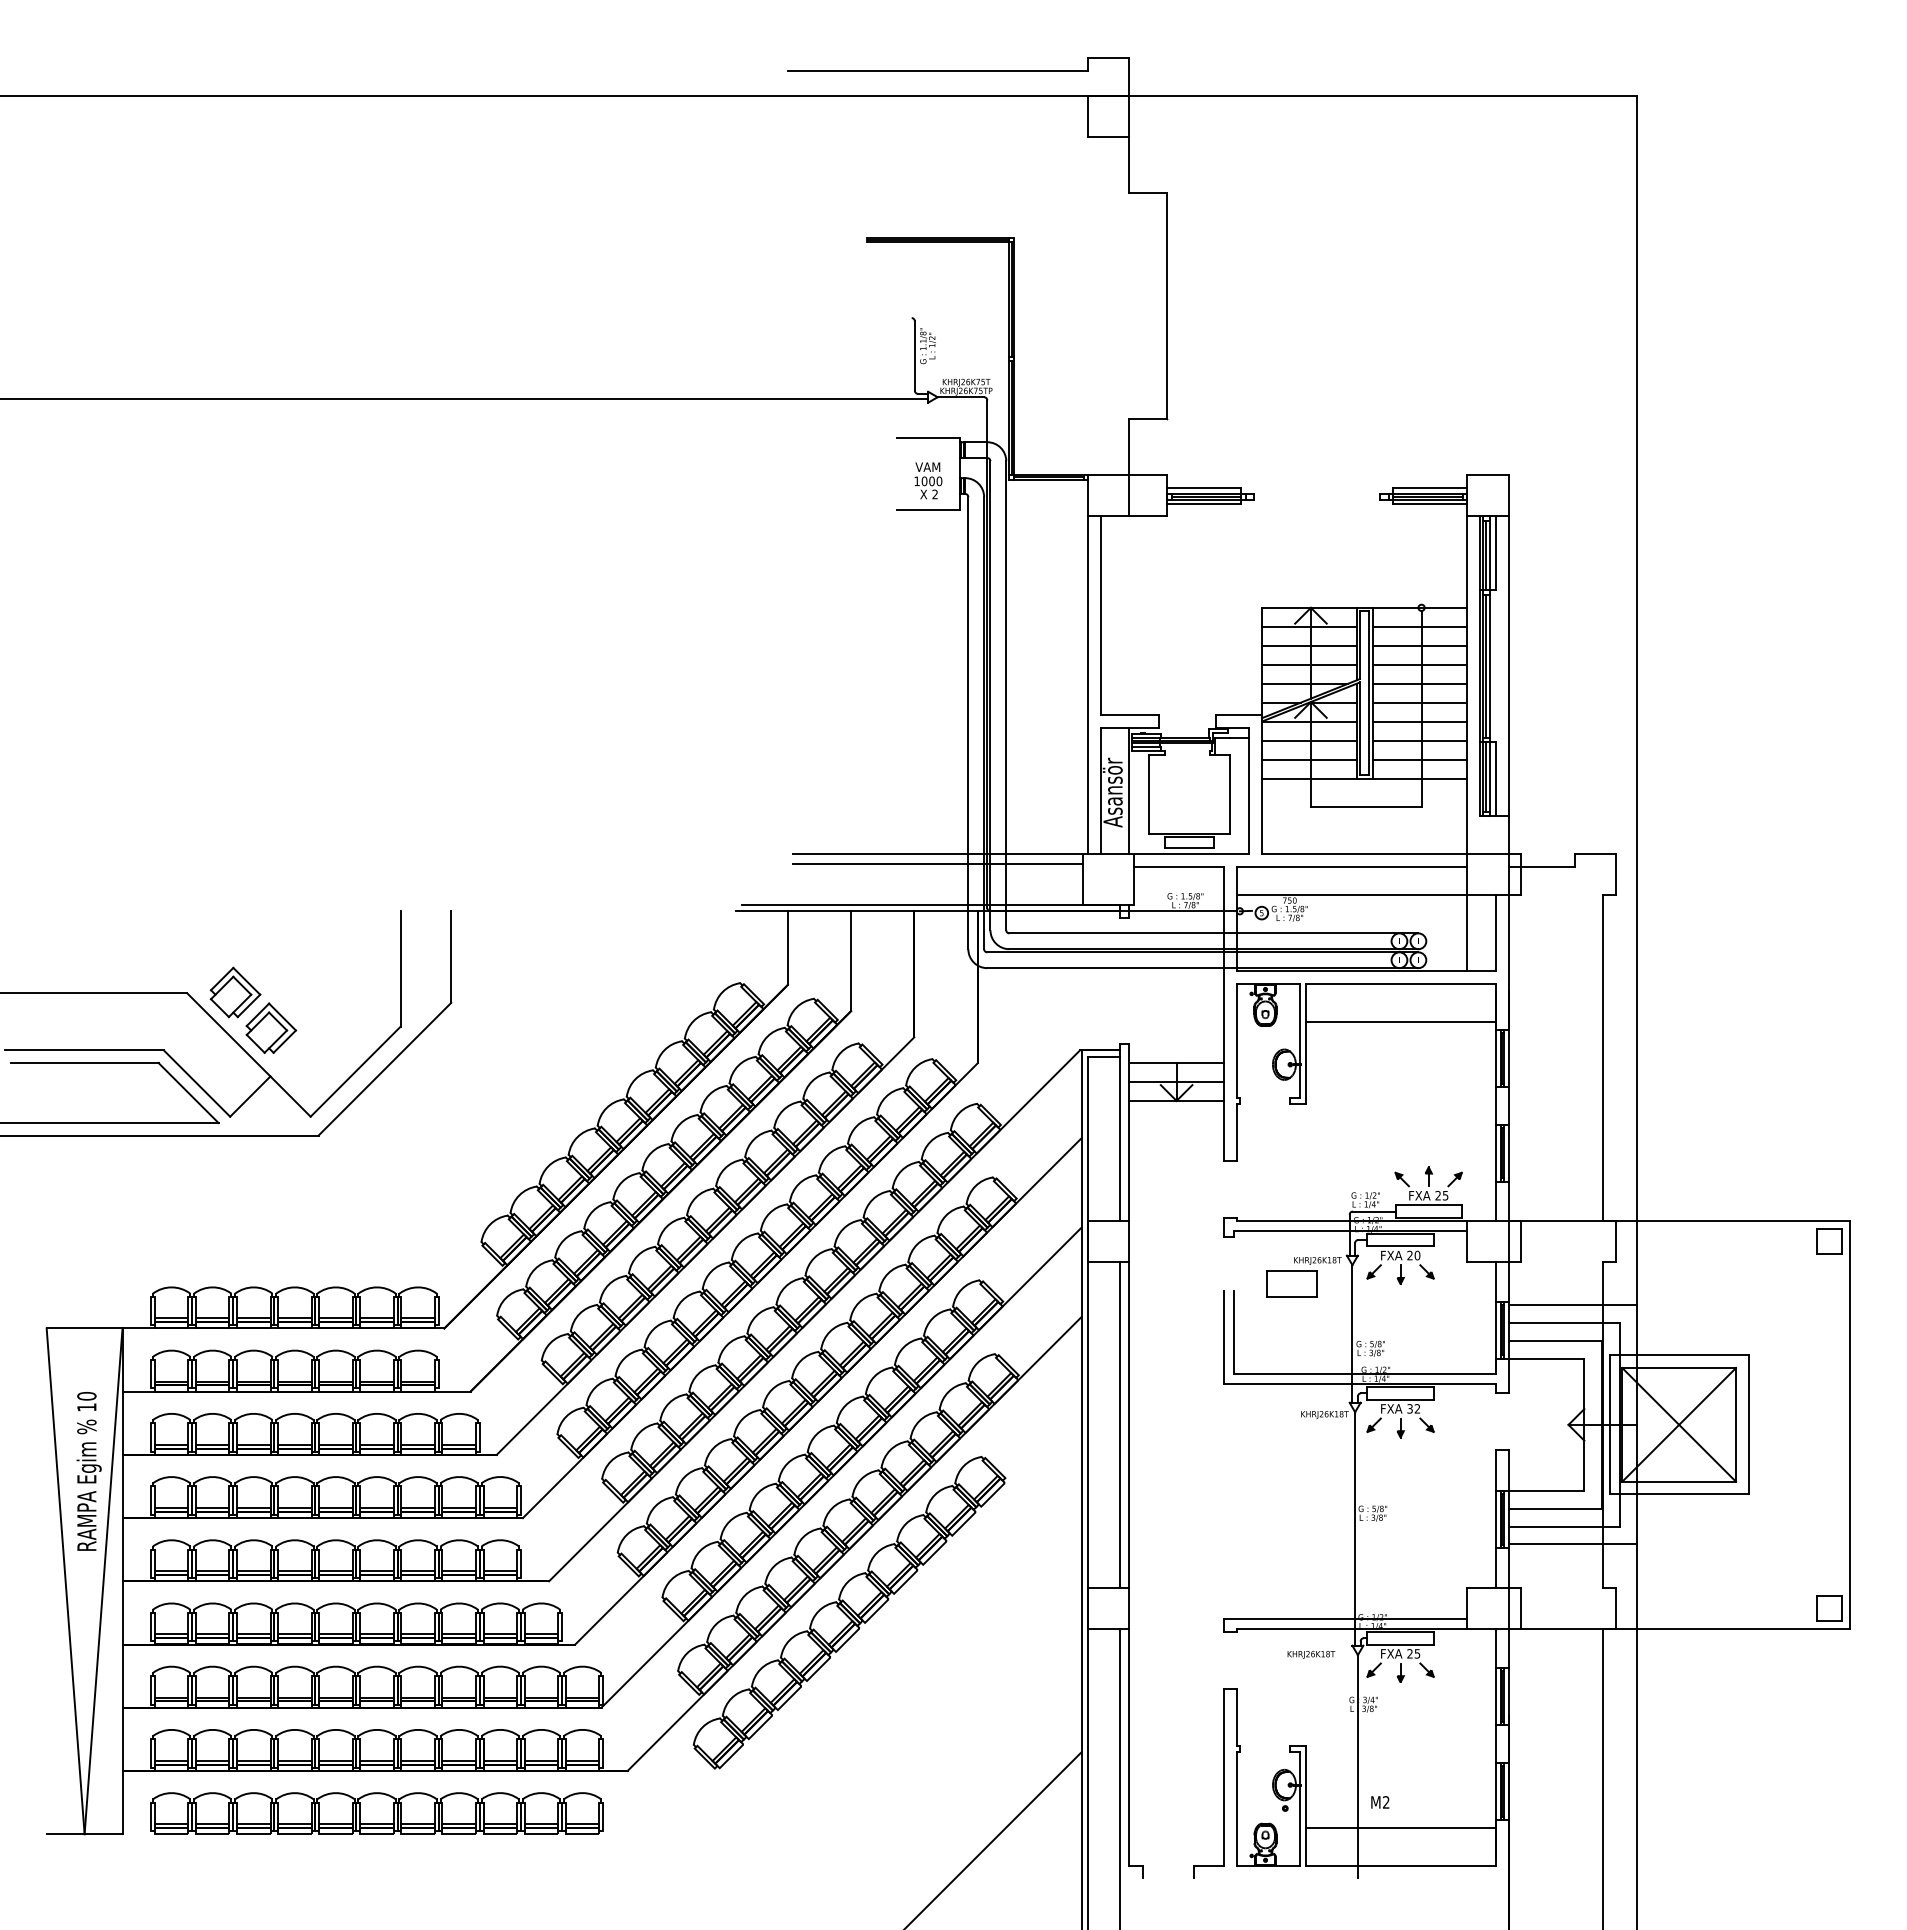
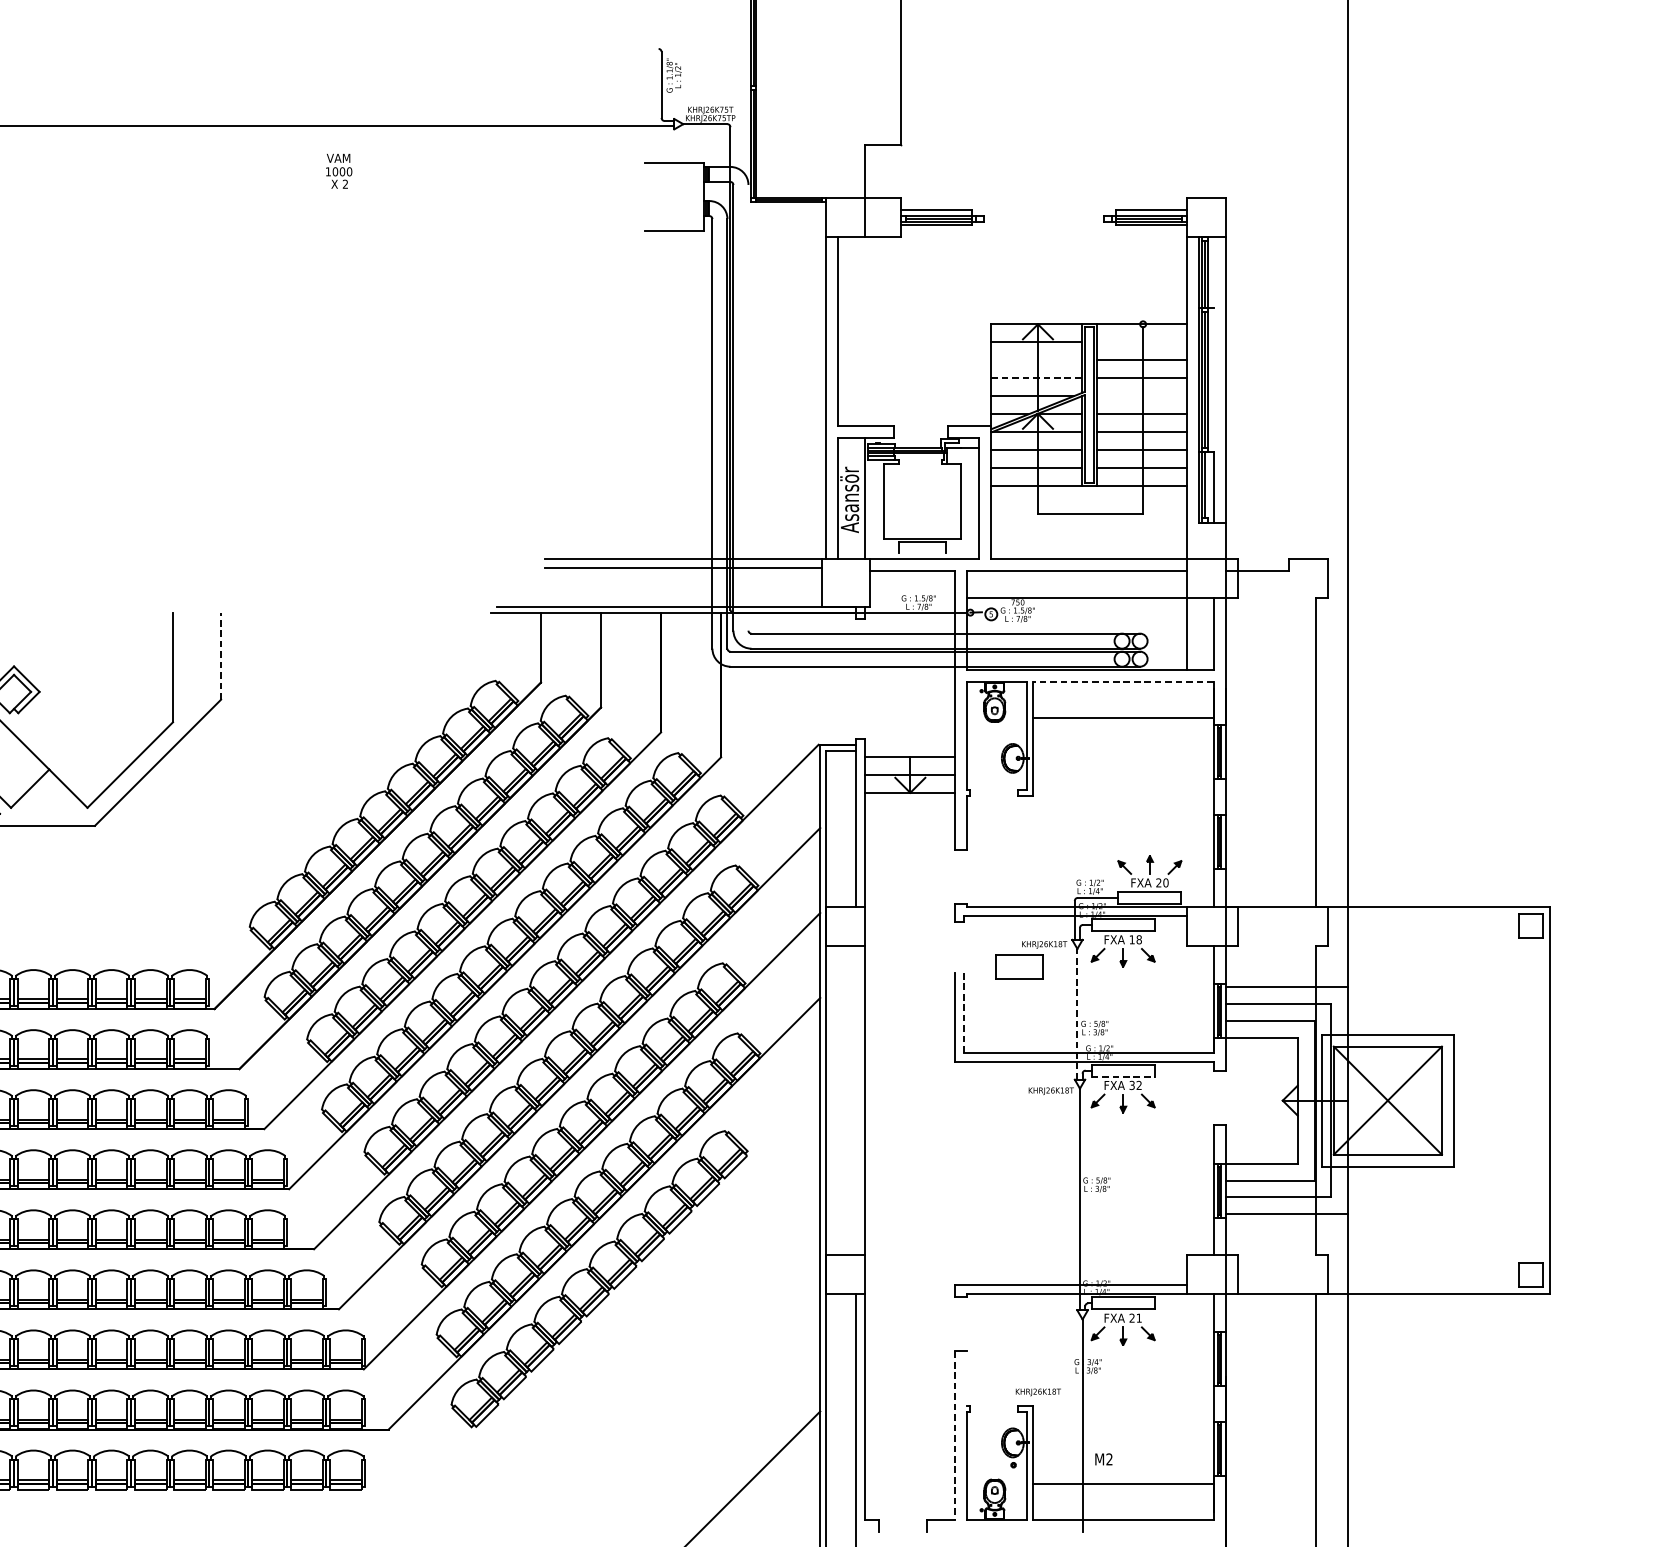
text: (928, 480) -> (339, 171), moved
line: (1495, 553) -> (1213, 272), removed
line: (1419, 626) -> (1141, 342), removed
line: (1308, 645) -> (1035, 360), removed
line: (1308, 664) -> (1035, 378), solid -> dashed
line: (1419, 683) -> (1141, 396), removed
line: (1006, 695) -> (748, 407), removed
line: (1489, 777) -> (1207, 485), removed
line: (1189, 848) -> (922, 552), removed
line: (451, 957) -> (221, 656), solid -> dashed
line: (1401, 983) -> (1124, 681), solid -> dashed
part: (271, 1027) -> (50, 723), removed
text: (1445, 1195) -> (1165, 882), 25 -> 20
text: (1413, 1255) -> (1135, 939), 20 -> 18
line: (1233, 1332) -> (964, 1012), solid -> dashed
line: (1352, 1333) -> (1077, 1013), solid -> dashed
line: (1401, 1399) -> (1124, 1076), solid -> dashed
line: (1119, 1424) -> (856, 1100), removed
text: (1417, 1653) -> (1139, 1317), 25 -> 21
text: (1311, 1654) -> (1038, 1392), moved
line: (1236, 1716) -> (967, 1377), removed
line: (1224, 1777) -> (955, 1435), solid -> dashed

